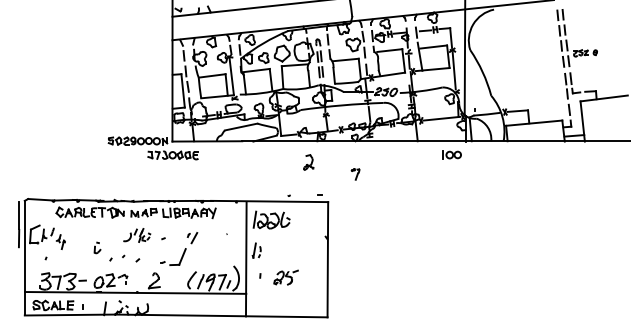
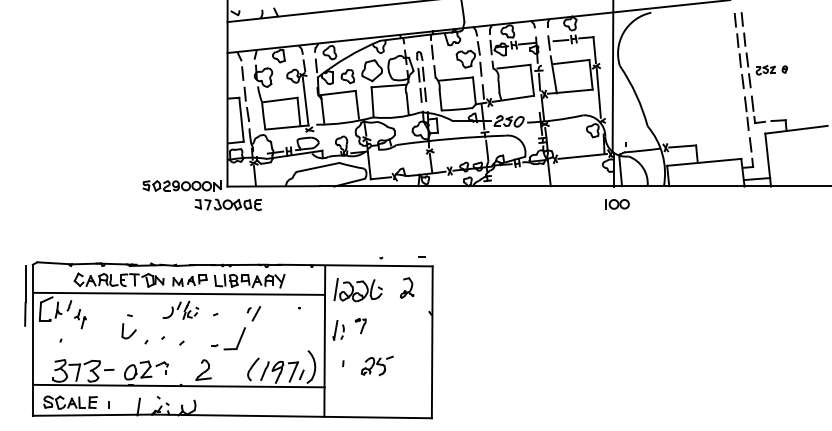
part: (451, 154) -> (616, 203), moved
part: (308, 162) -> (406, 287), moved
part: (355, 174) -> (360, 326), moved
line: (135, 222) -> (178, 293), added
part: (97, 247) -> (128, 326), size x1.67

